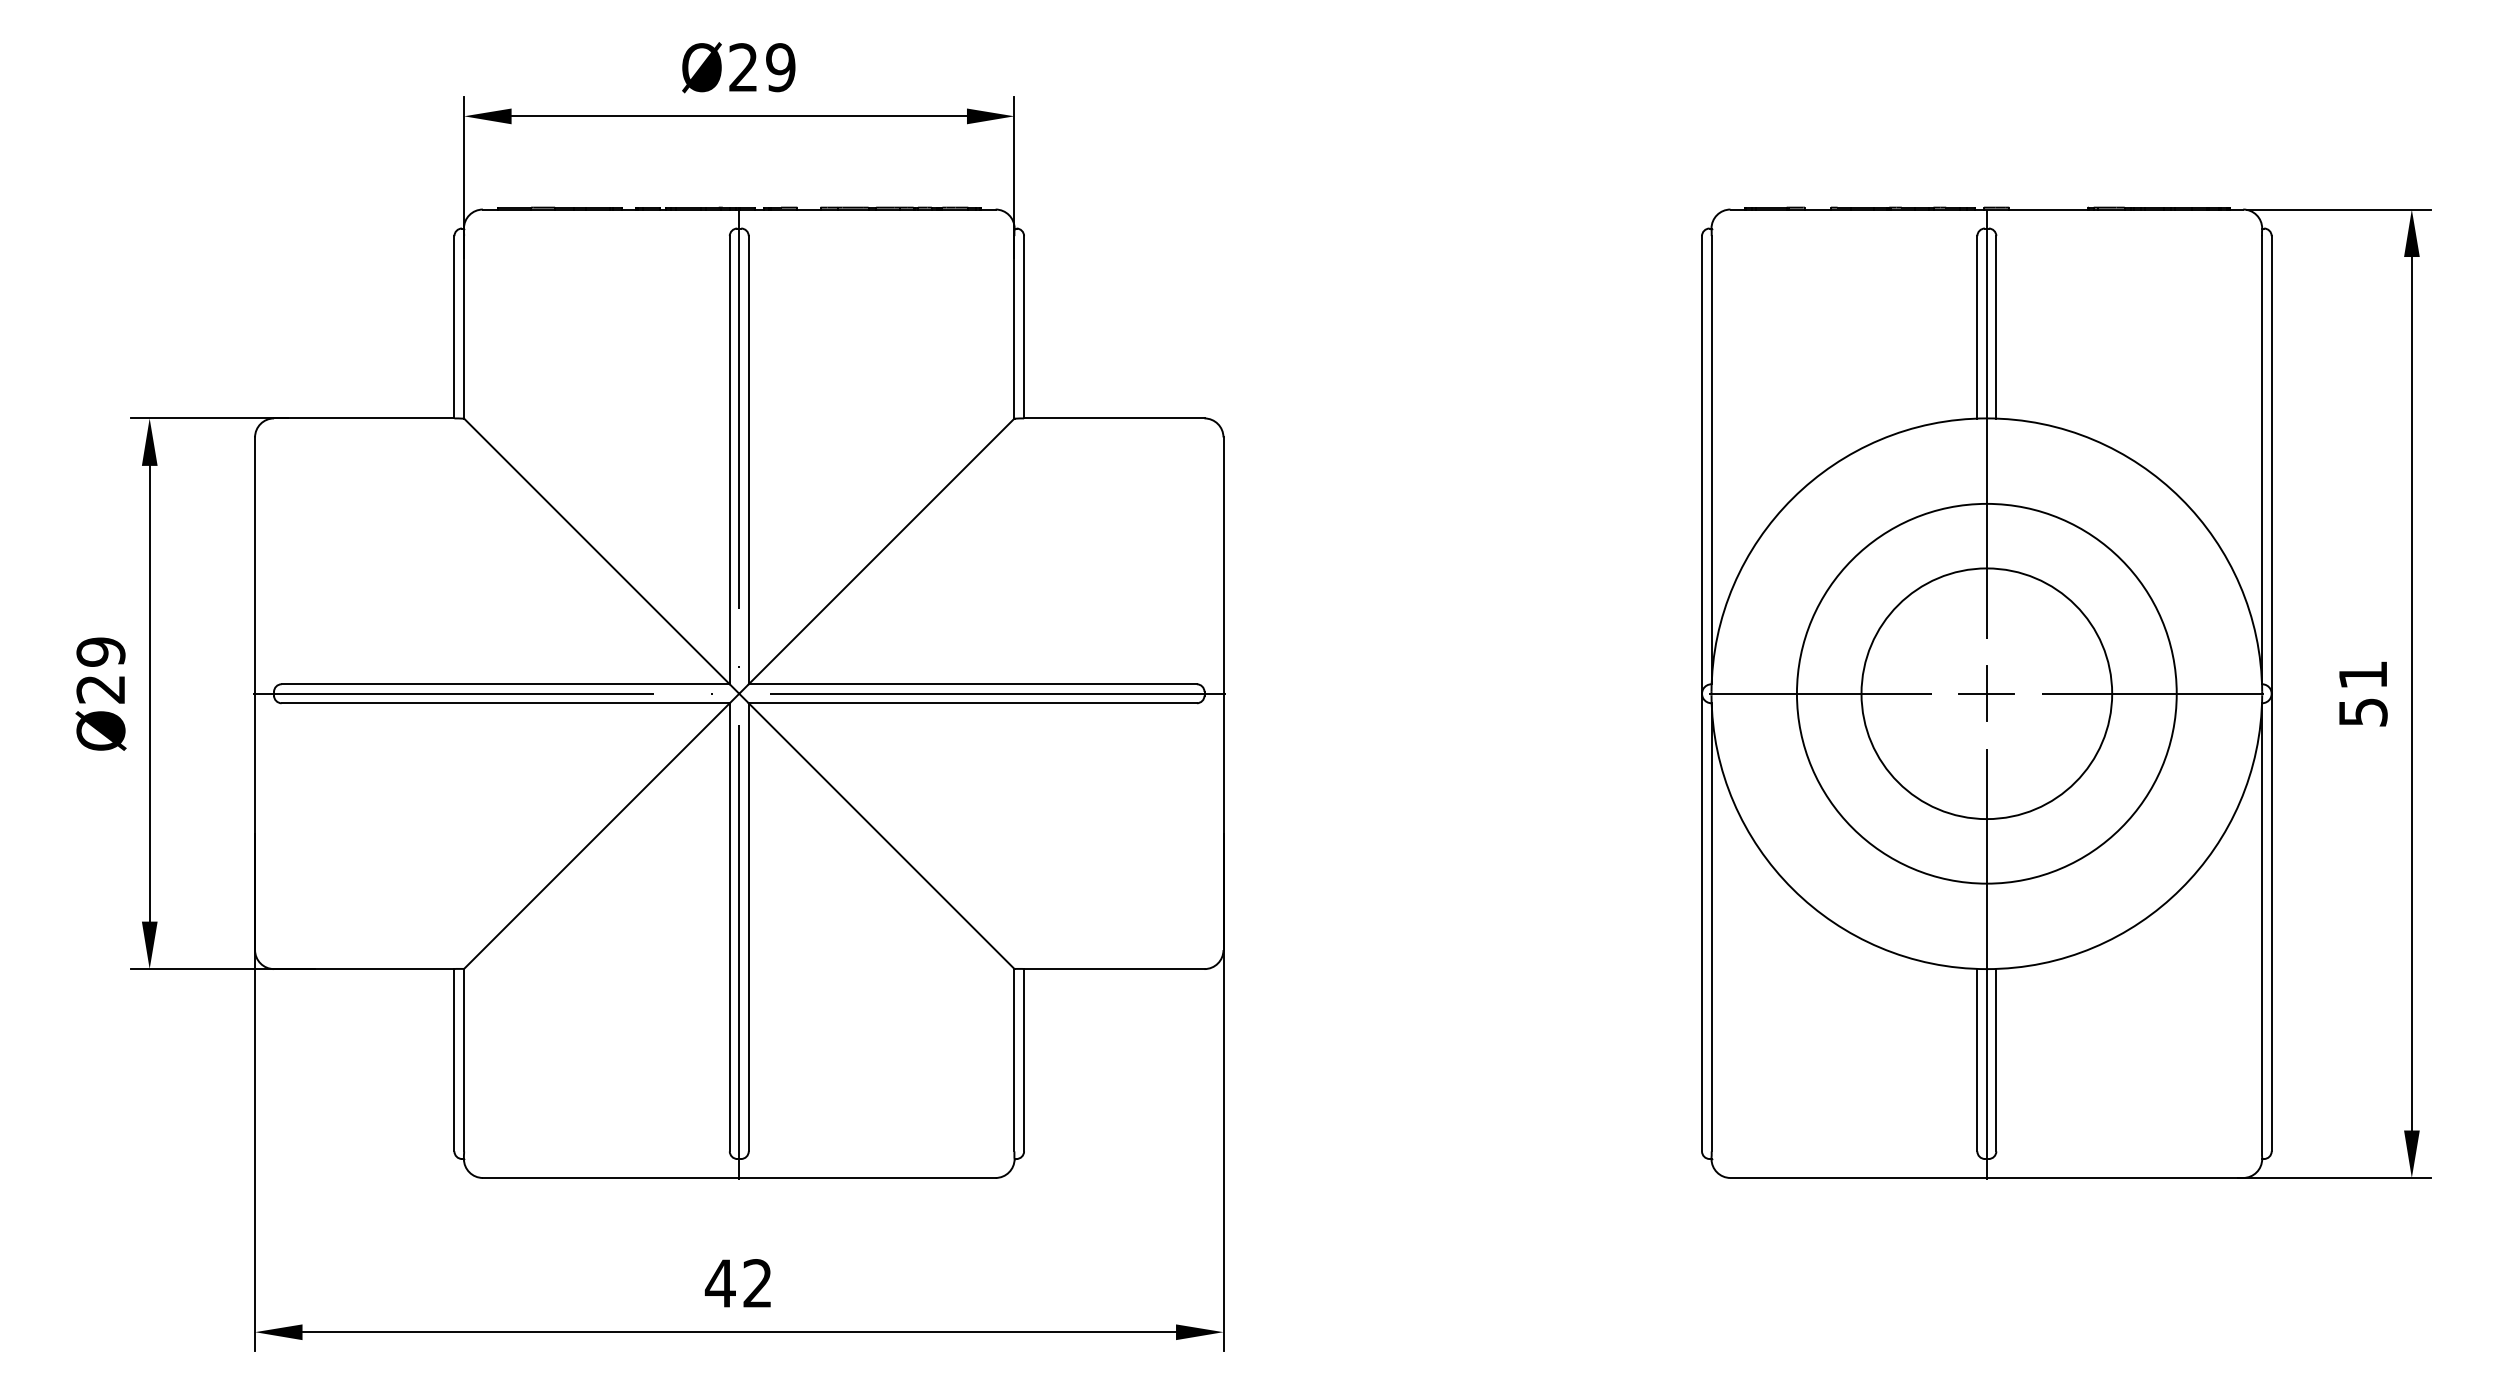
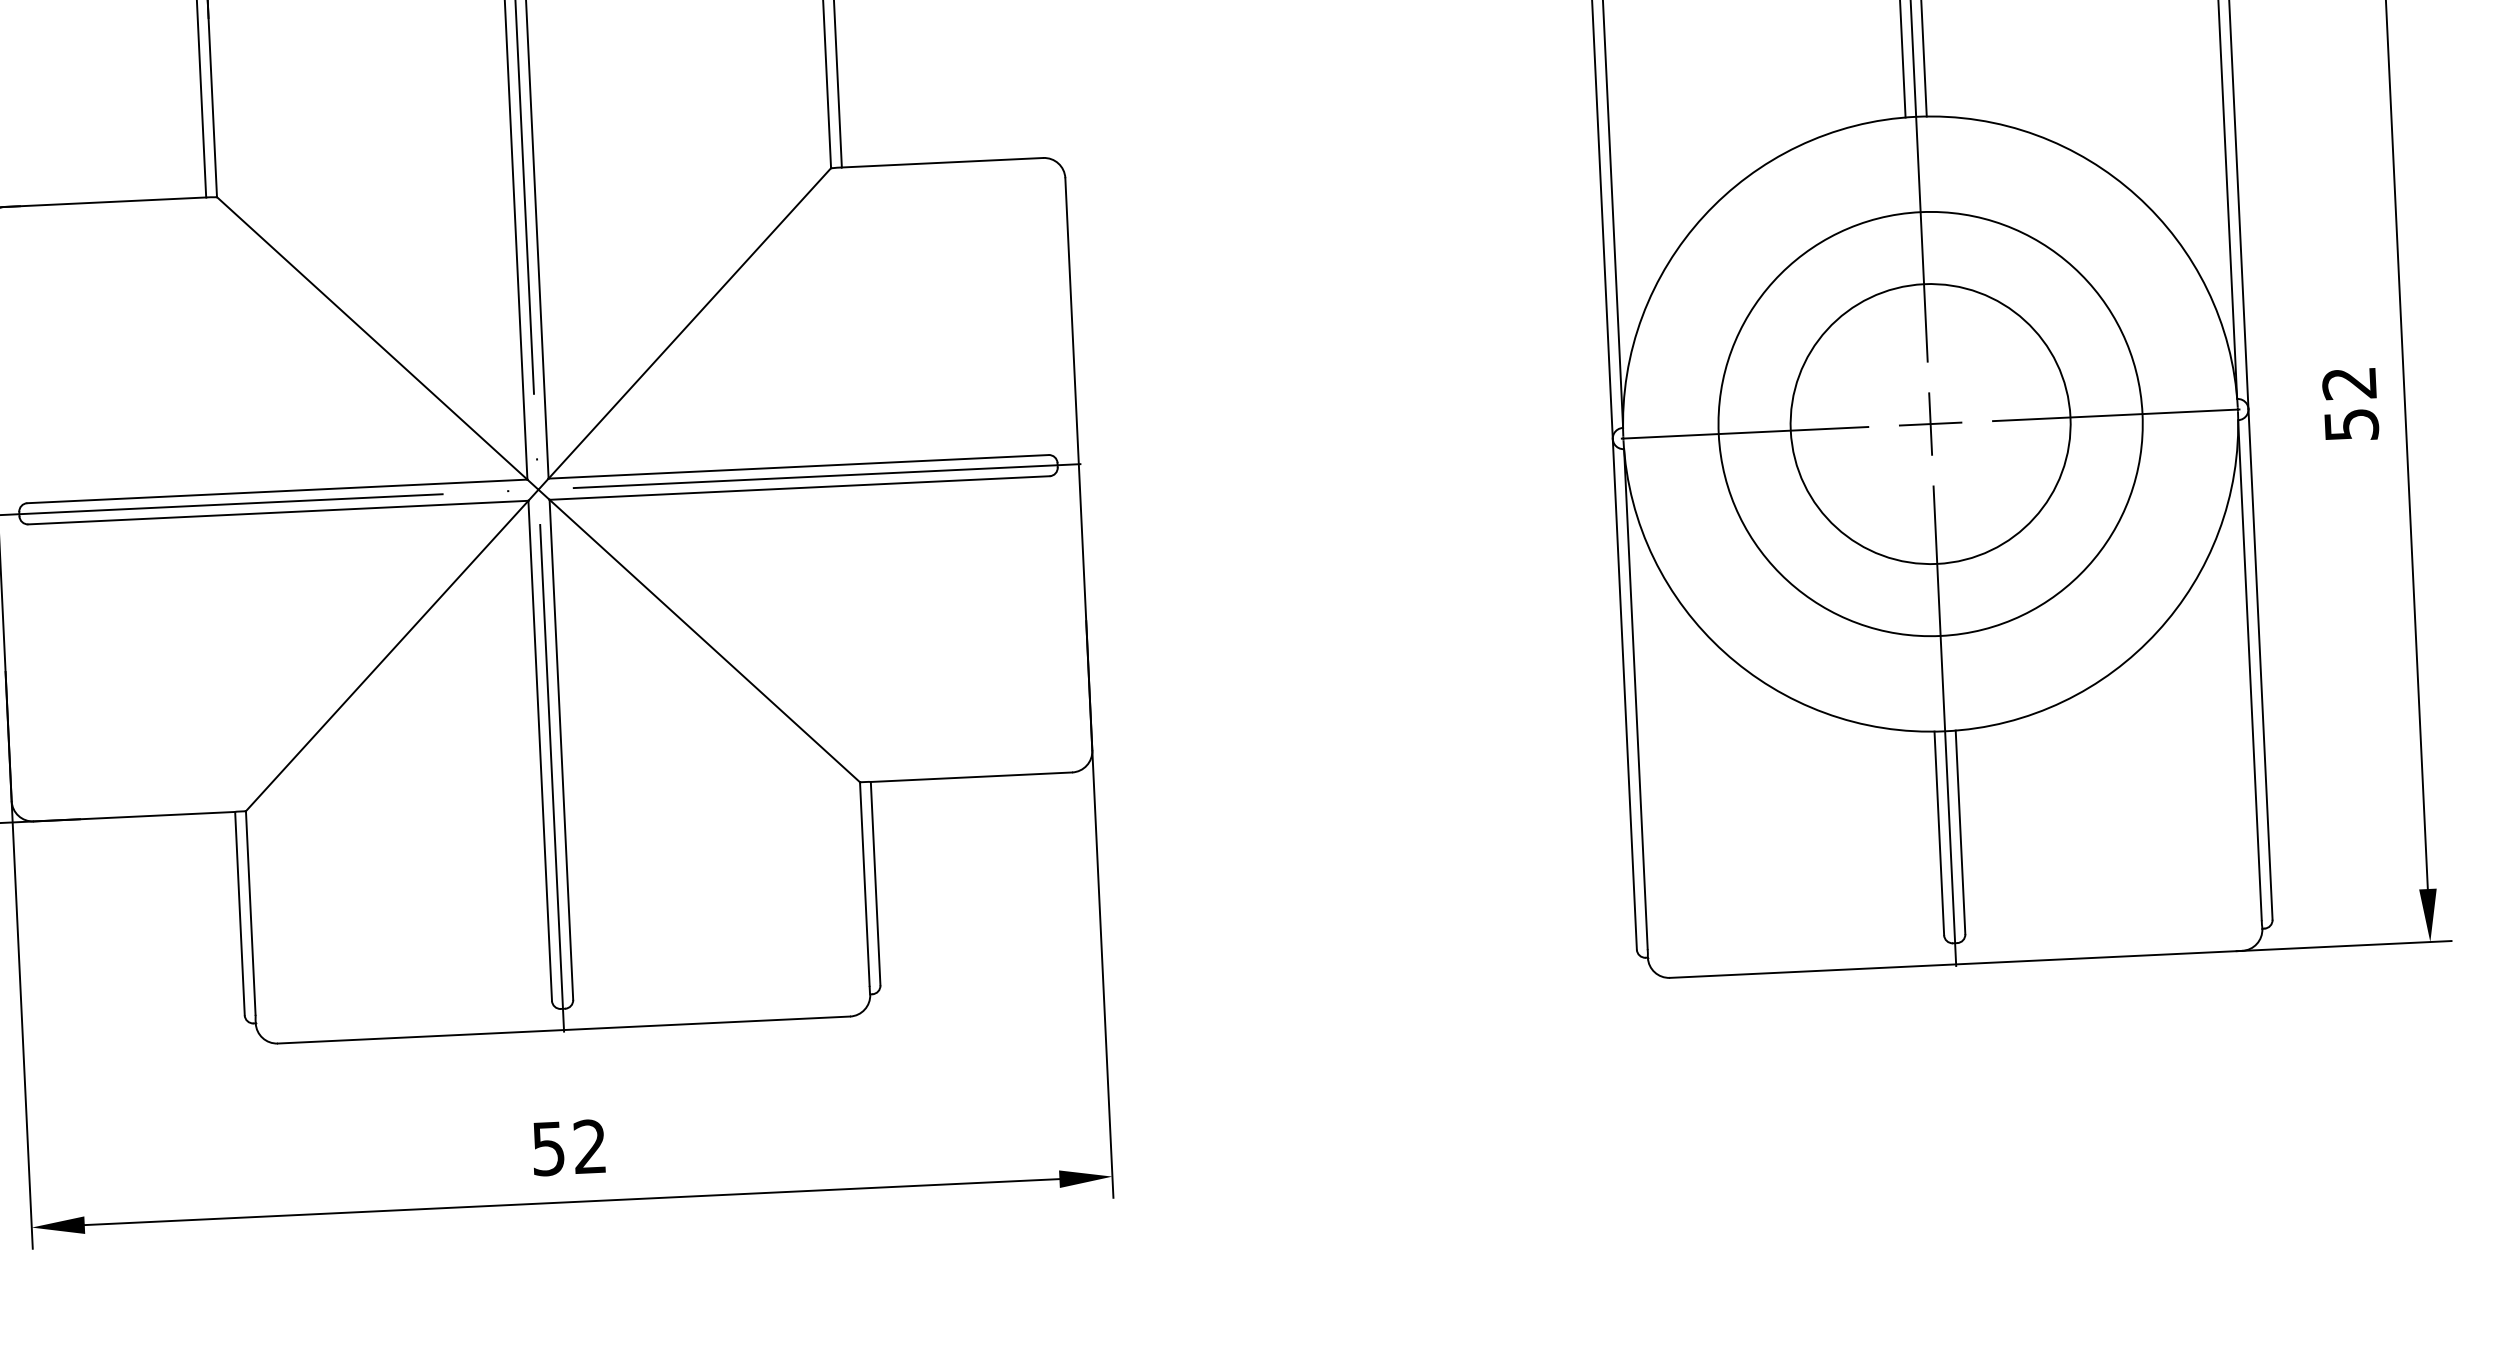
text: (2362, 675) -> (2348, 383), 51 -> 52
text: (719, 1283) -> (547, 1148), 42 -> 52

